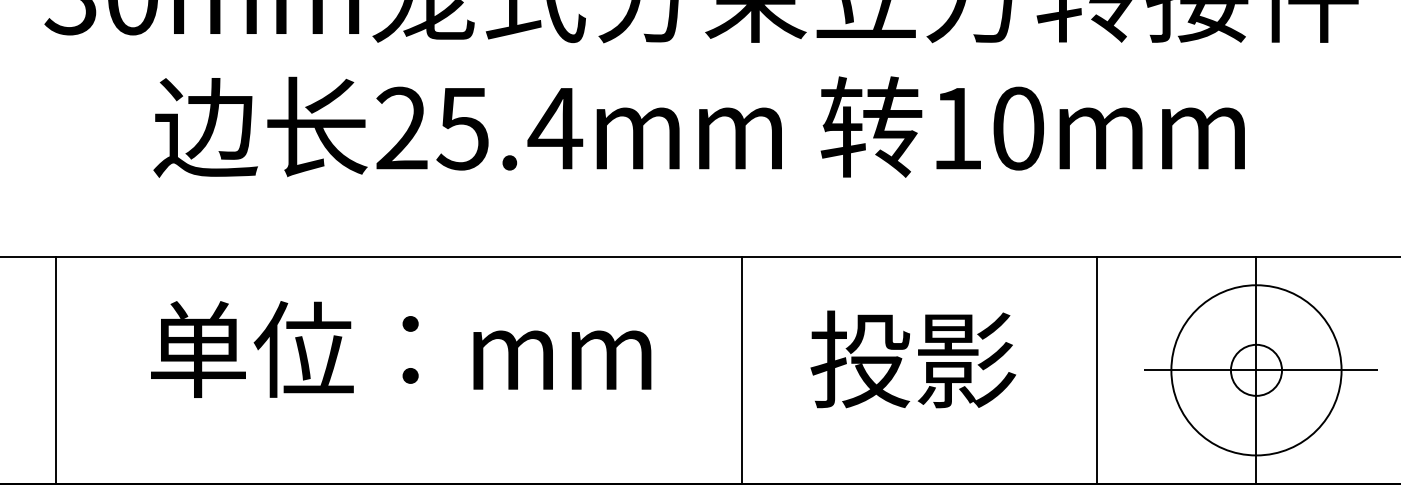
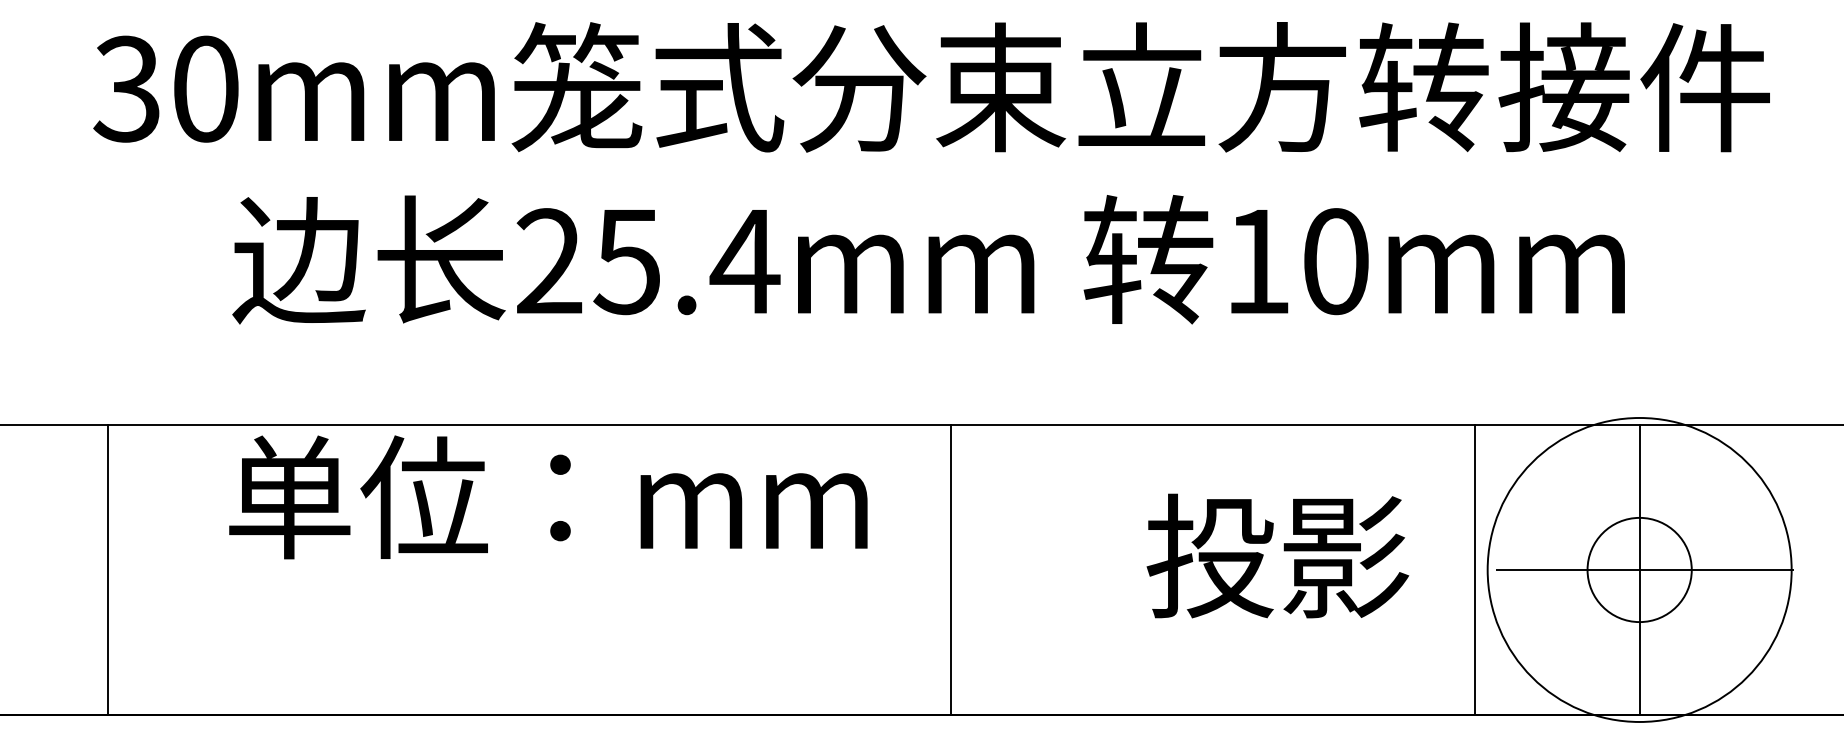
text: (401, 349) -> (548, 497), moved
text: (913, 358) -> (1277, 555), moved
line: (741, 369) -> (950, 569), moved
line: (1097, 369) -> (1475, 569), moved
circle: (1256, 369) -> (1639, 569), size x1.4
circle: (1256, 369) -> (1639, 569), size x1.6

